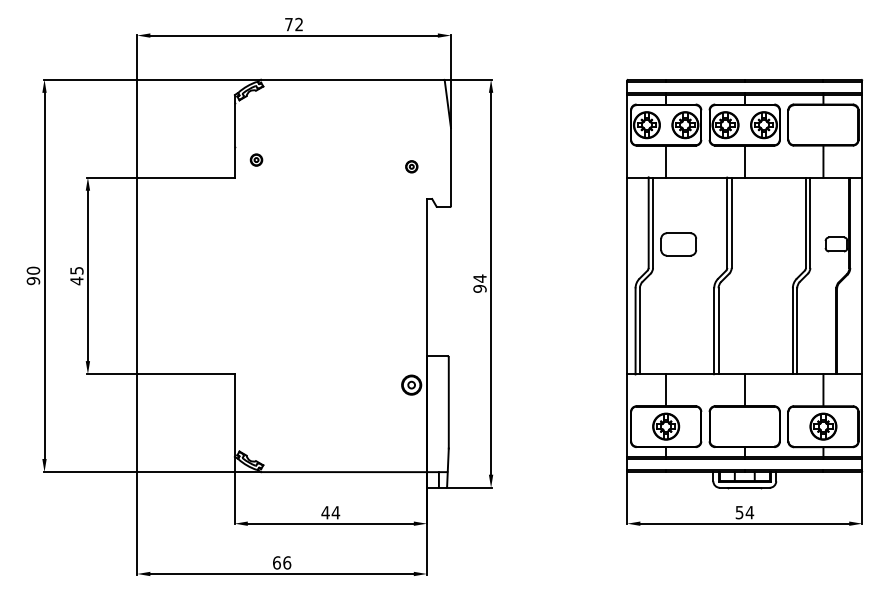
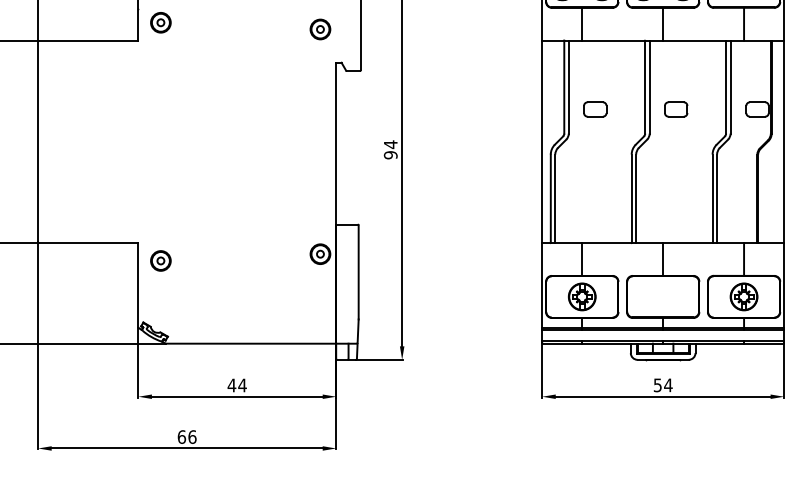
part: (256, 159) -> (160, 22), size x1.67
part: (411, 166) -> (320, 29), size x1.67
part: (678, 244) -> (594, 109), size x0.62
part: (757, 244) -> (676, 109), added
part: (256, 391) -> (160, 260), added

